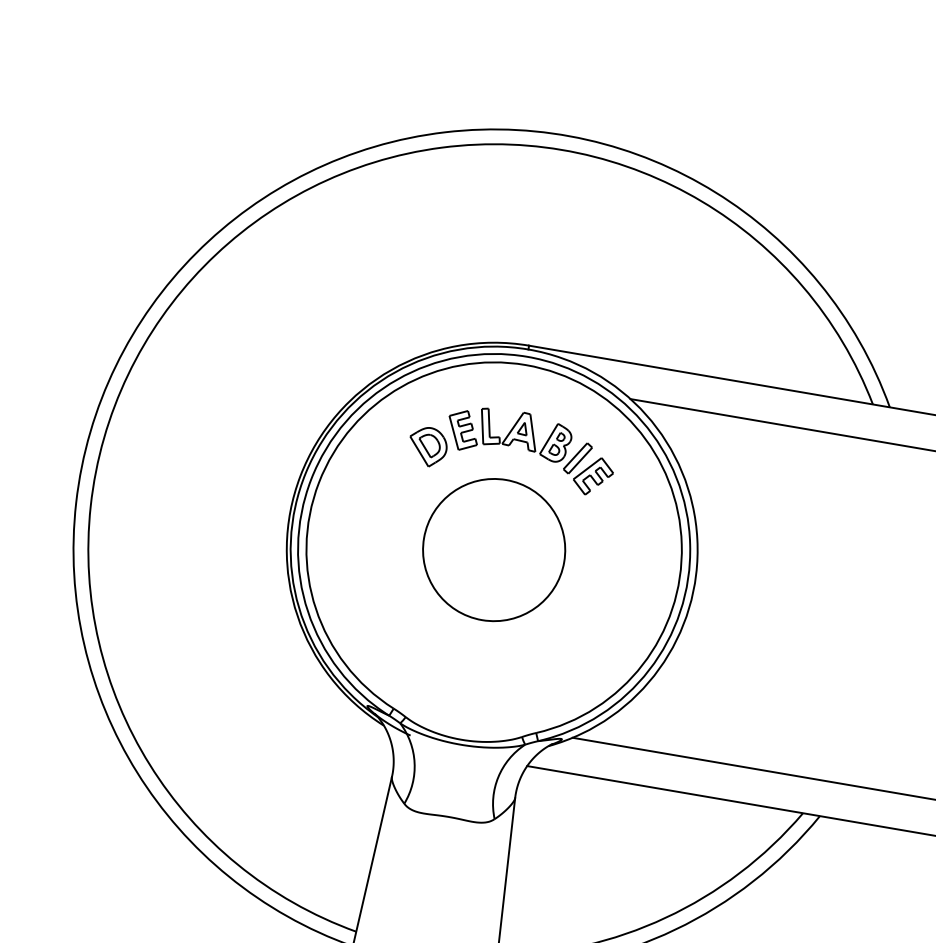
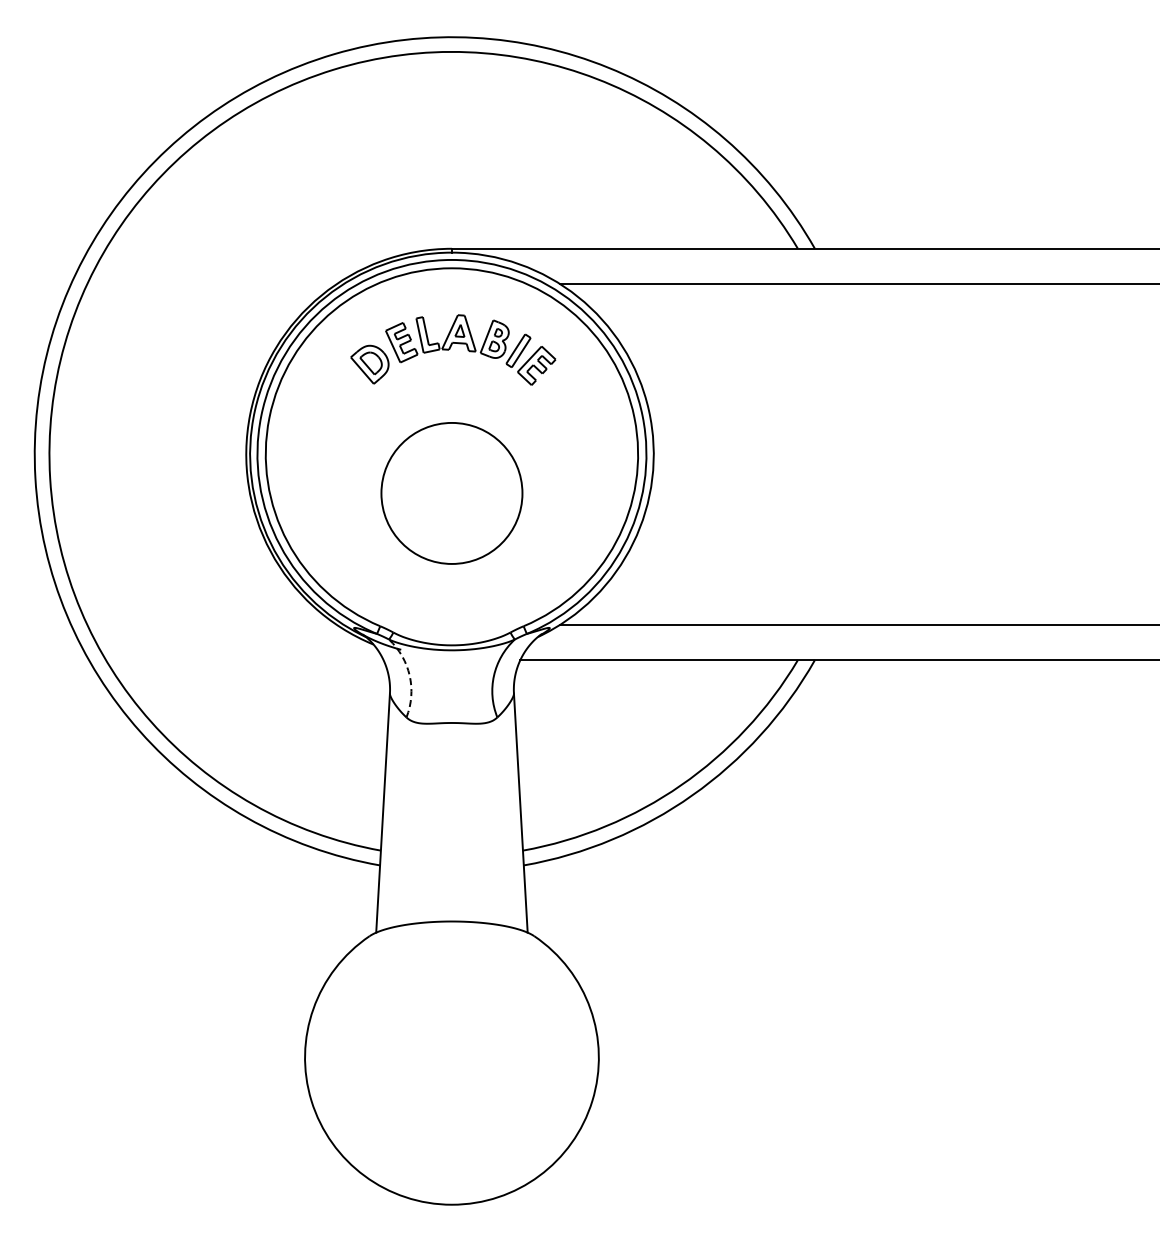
circle: (493, 550) -> (451, 493), moved
arc: (414, 762) -> (409, 675), solid -> dashed

